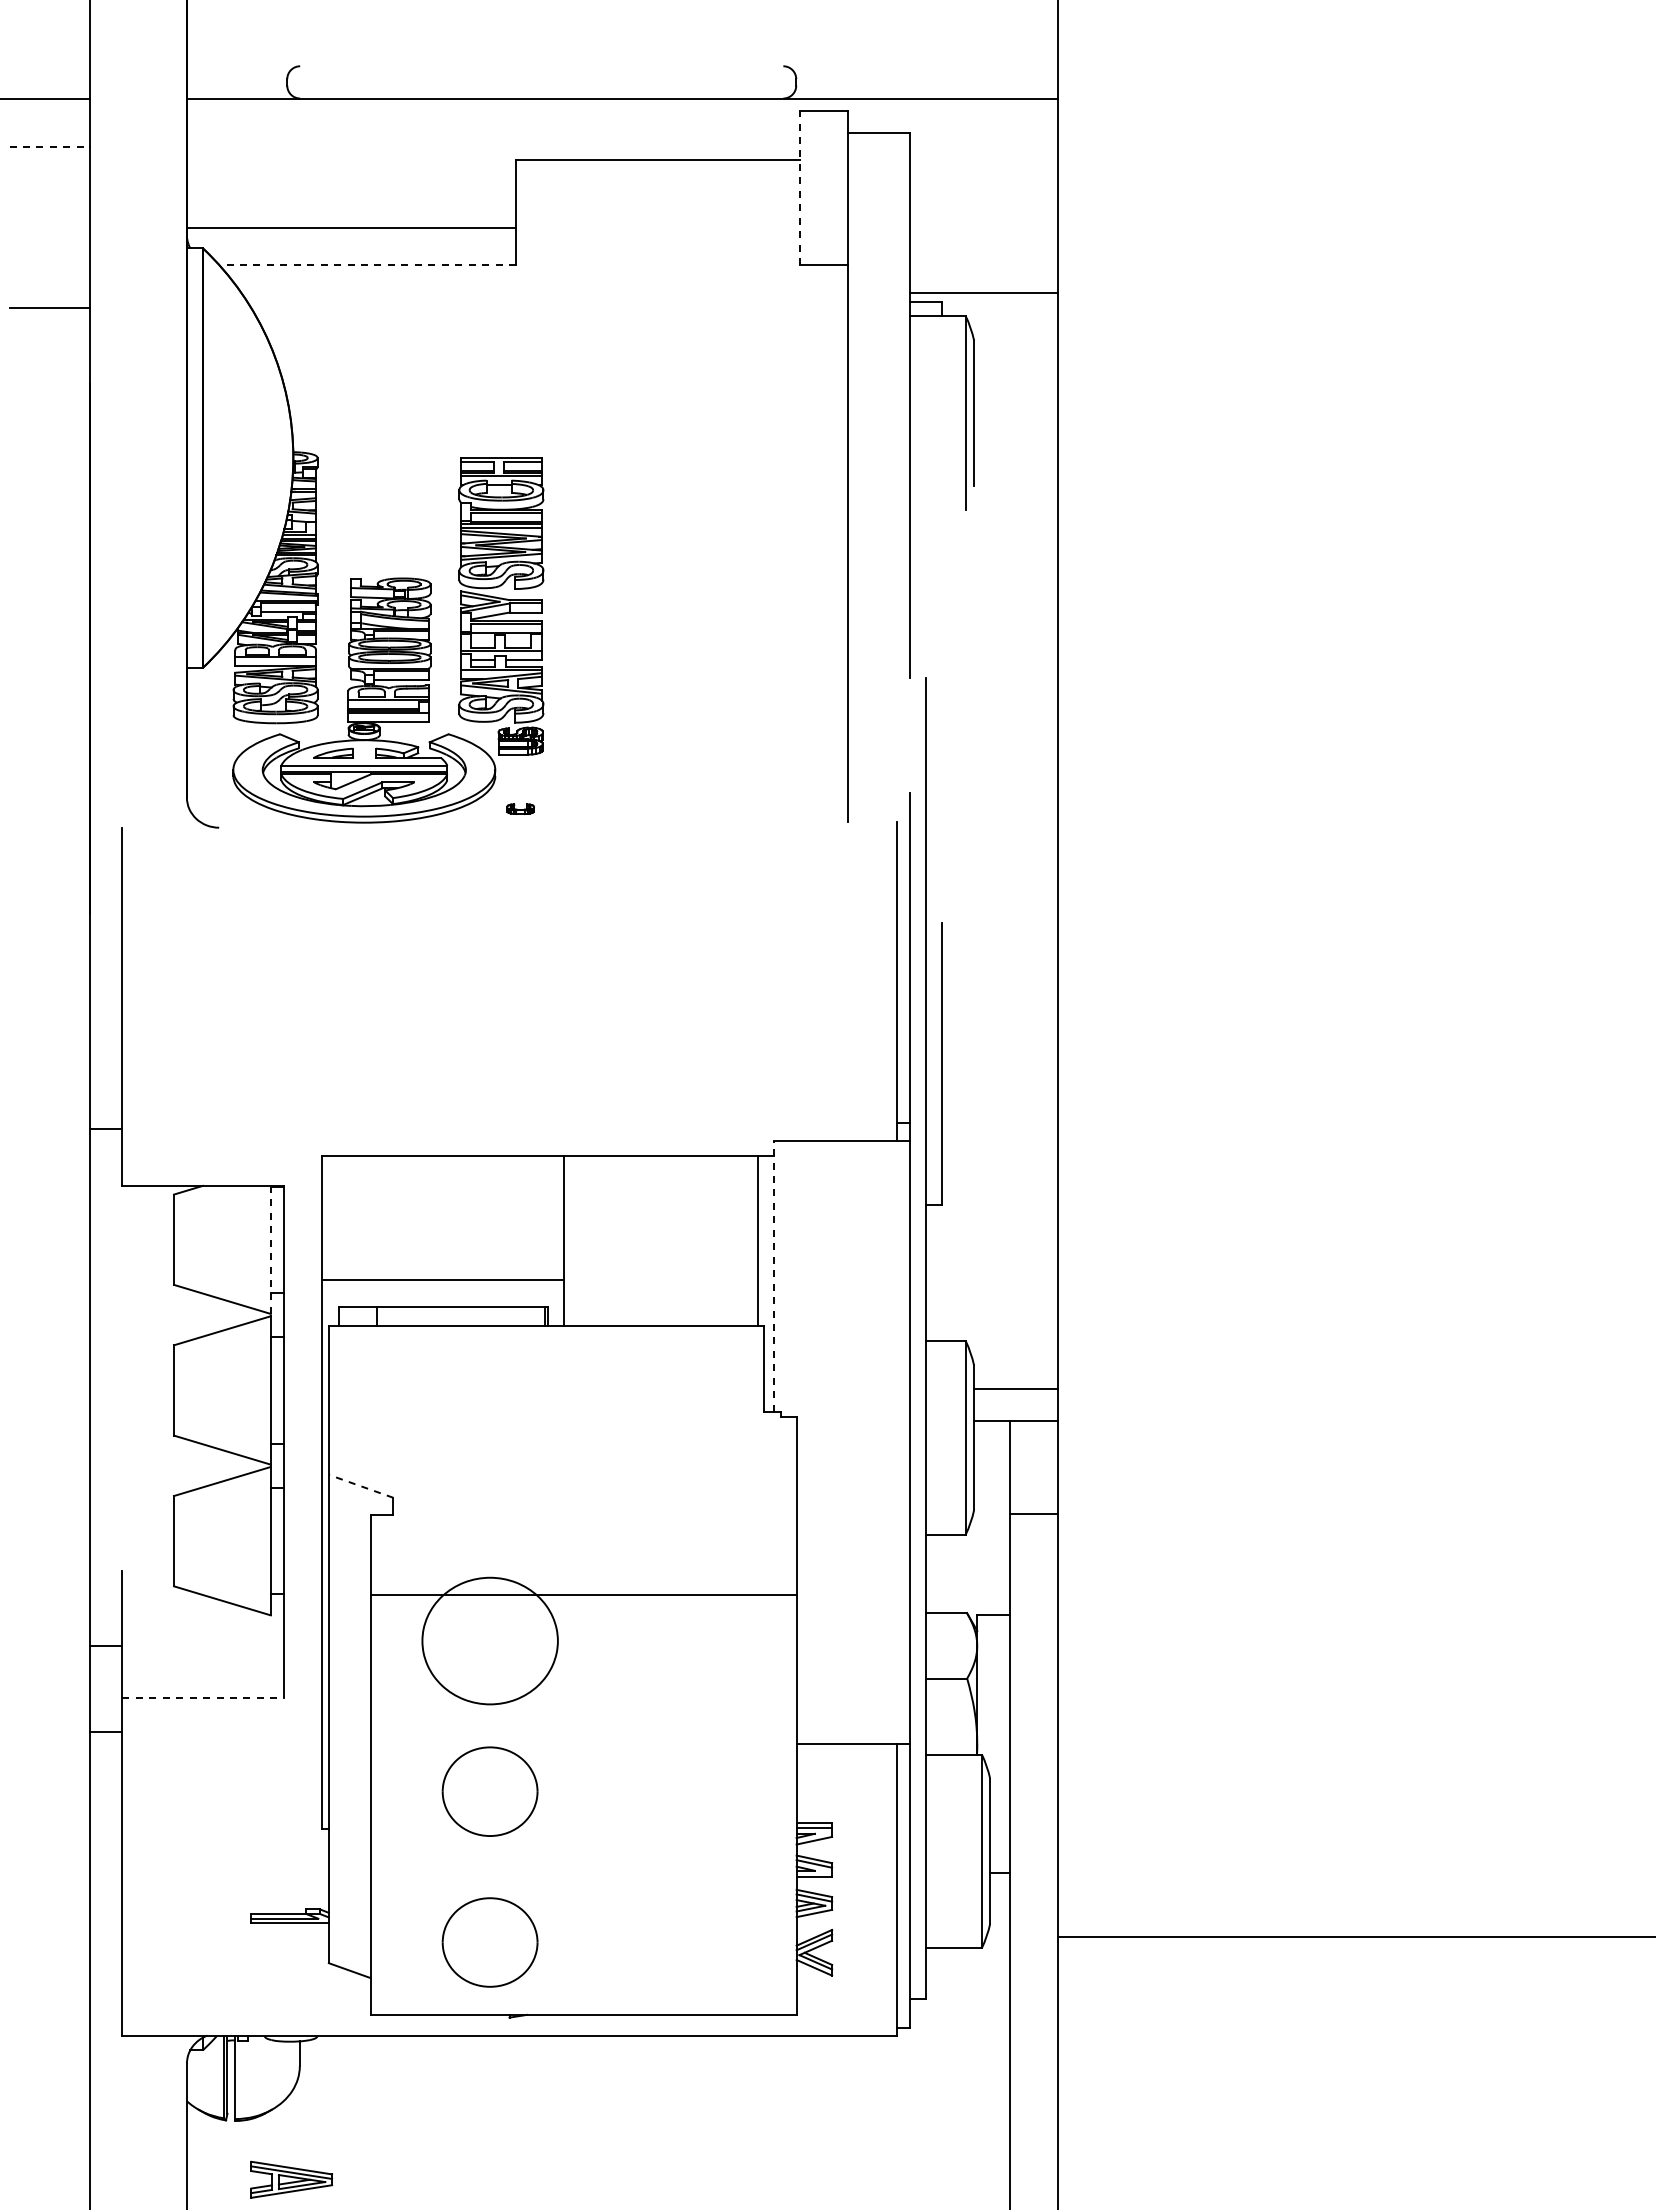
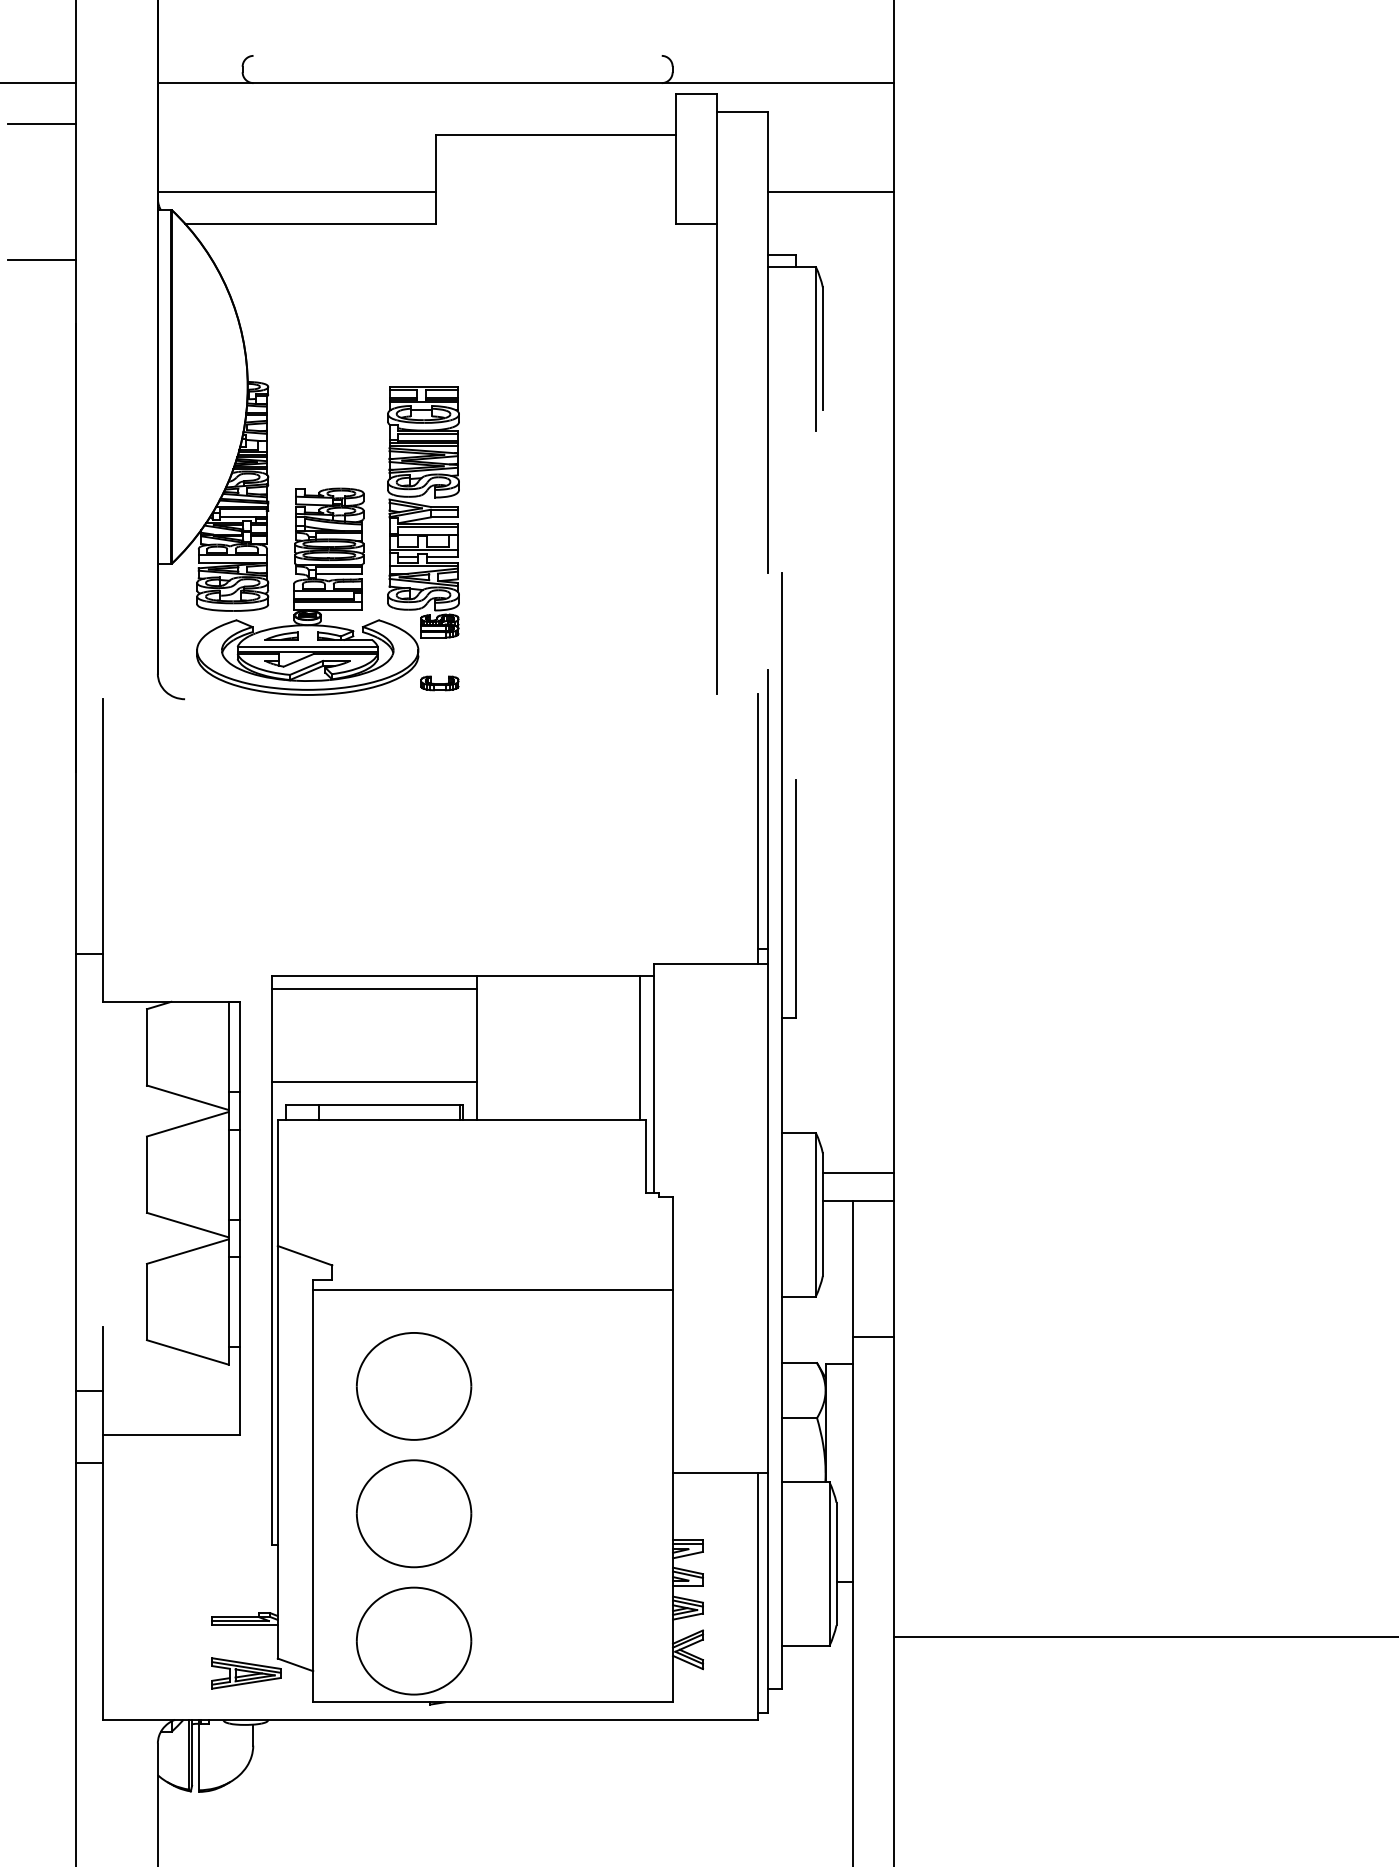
line: (50, 146) -> (42, 123), dashed -> solid
line: (799, 188) -> (675, 159), dashed -> solid
line: (367, 265) -> (310, 224), dashed -> solid
line: (983, 292) -> (830, 192), moved
part: (520, 809) -> (439, 683), size x1.67
line: (443, 1171) -> (374, 989), added
line: (270, 1250) -> (228, 1056), dashed -> solid
line: (774, 1275) -> (654, 1077), dashed -> solid
line: (360, 1486) -> (304, 1255), dashed -> solid
line: (1033, 1514) -> (873, 1336), moved
line: (583, 1594) -> (492, 1289), moved
line: (203, 1698) -> (171, 1434), dashed -> solid
part: (489, 1791) -> (413, 1513), size x1.43
part: (489, 1942) -> (413, 1641), size x1.43
part: (291, 2179) -> (246, 1673), moved

